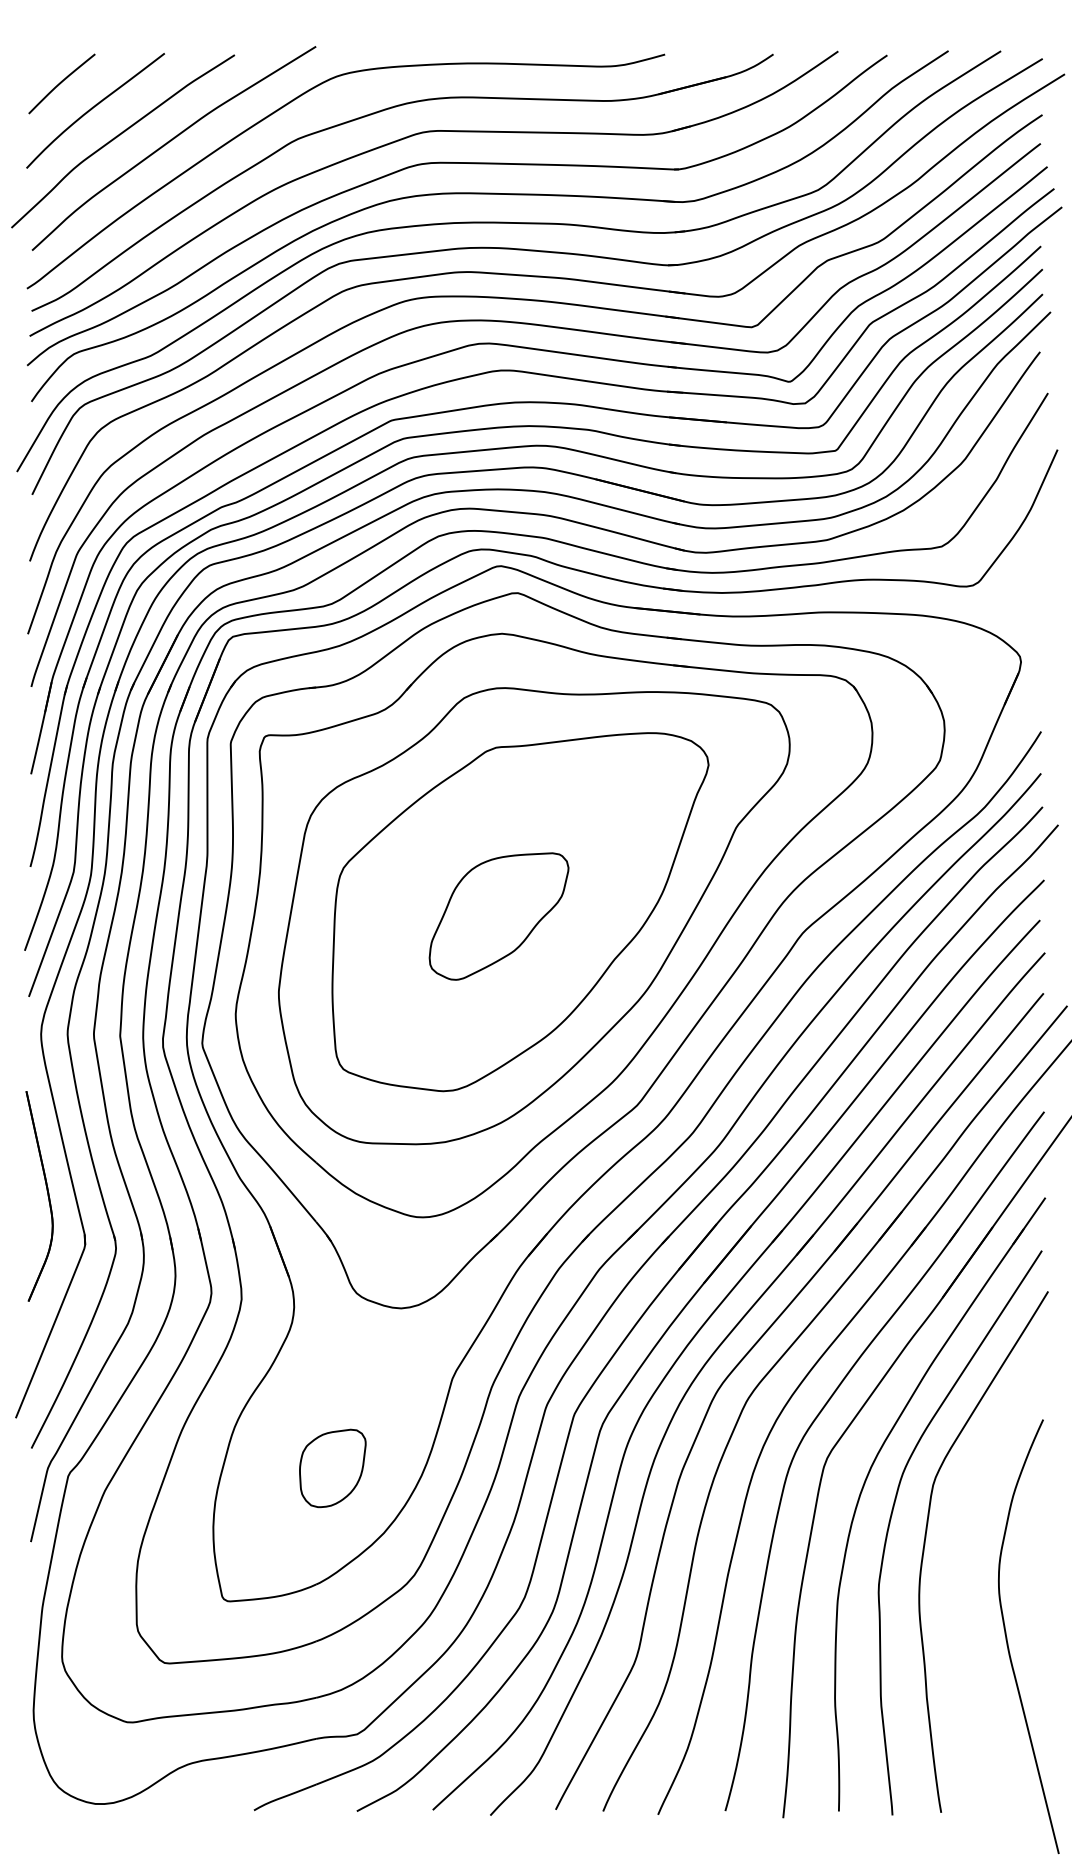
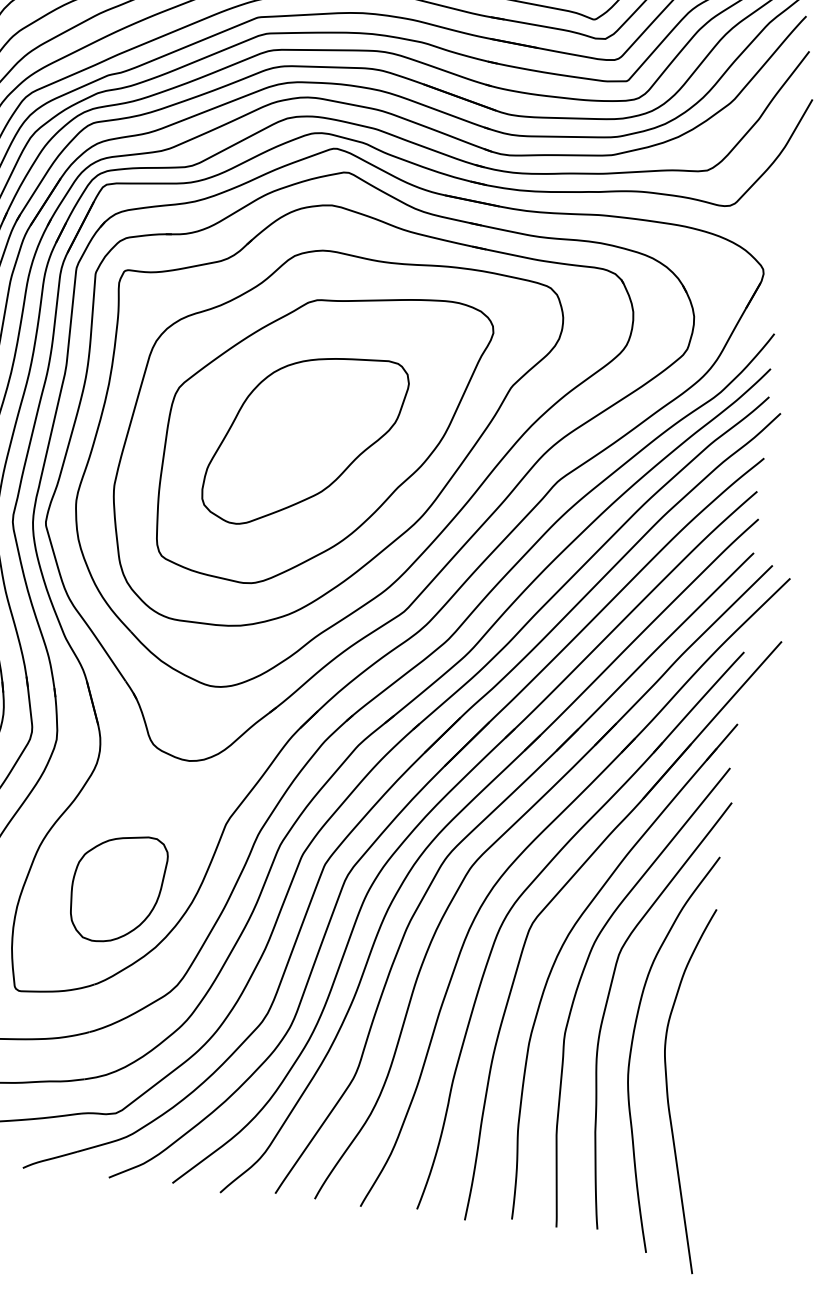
part: (498, 916) -> (304, 441), size x1.67
part: (332, 1468) -> (118, 888), size x1.67
curve: (960, 1591) -> (632, 1046), added

